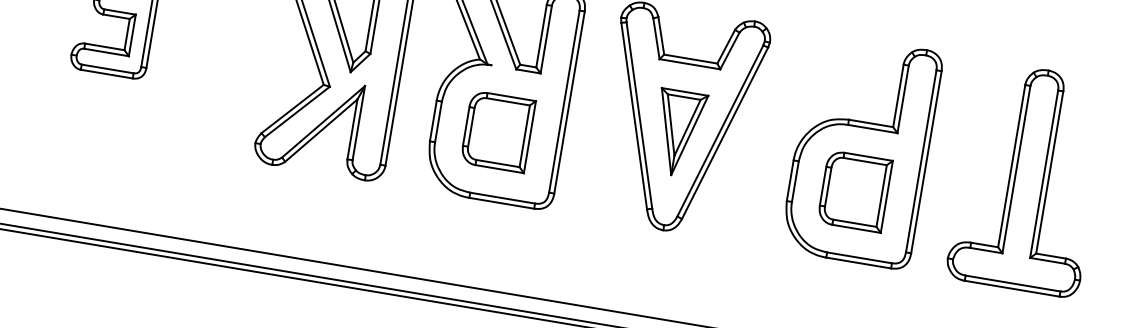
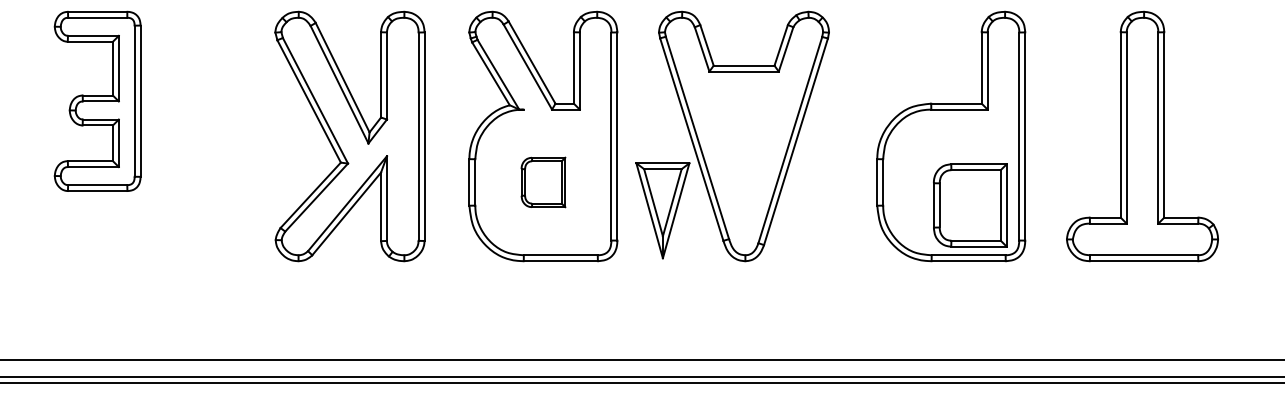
part: (498, 131) -> (543, 182), size x0.6
part: (677, 133) -> (662, 210), moved
part: (855, 191) -> (970, 205), moved

